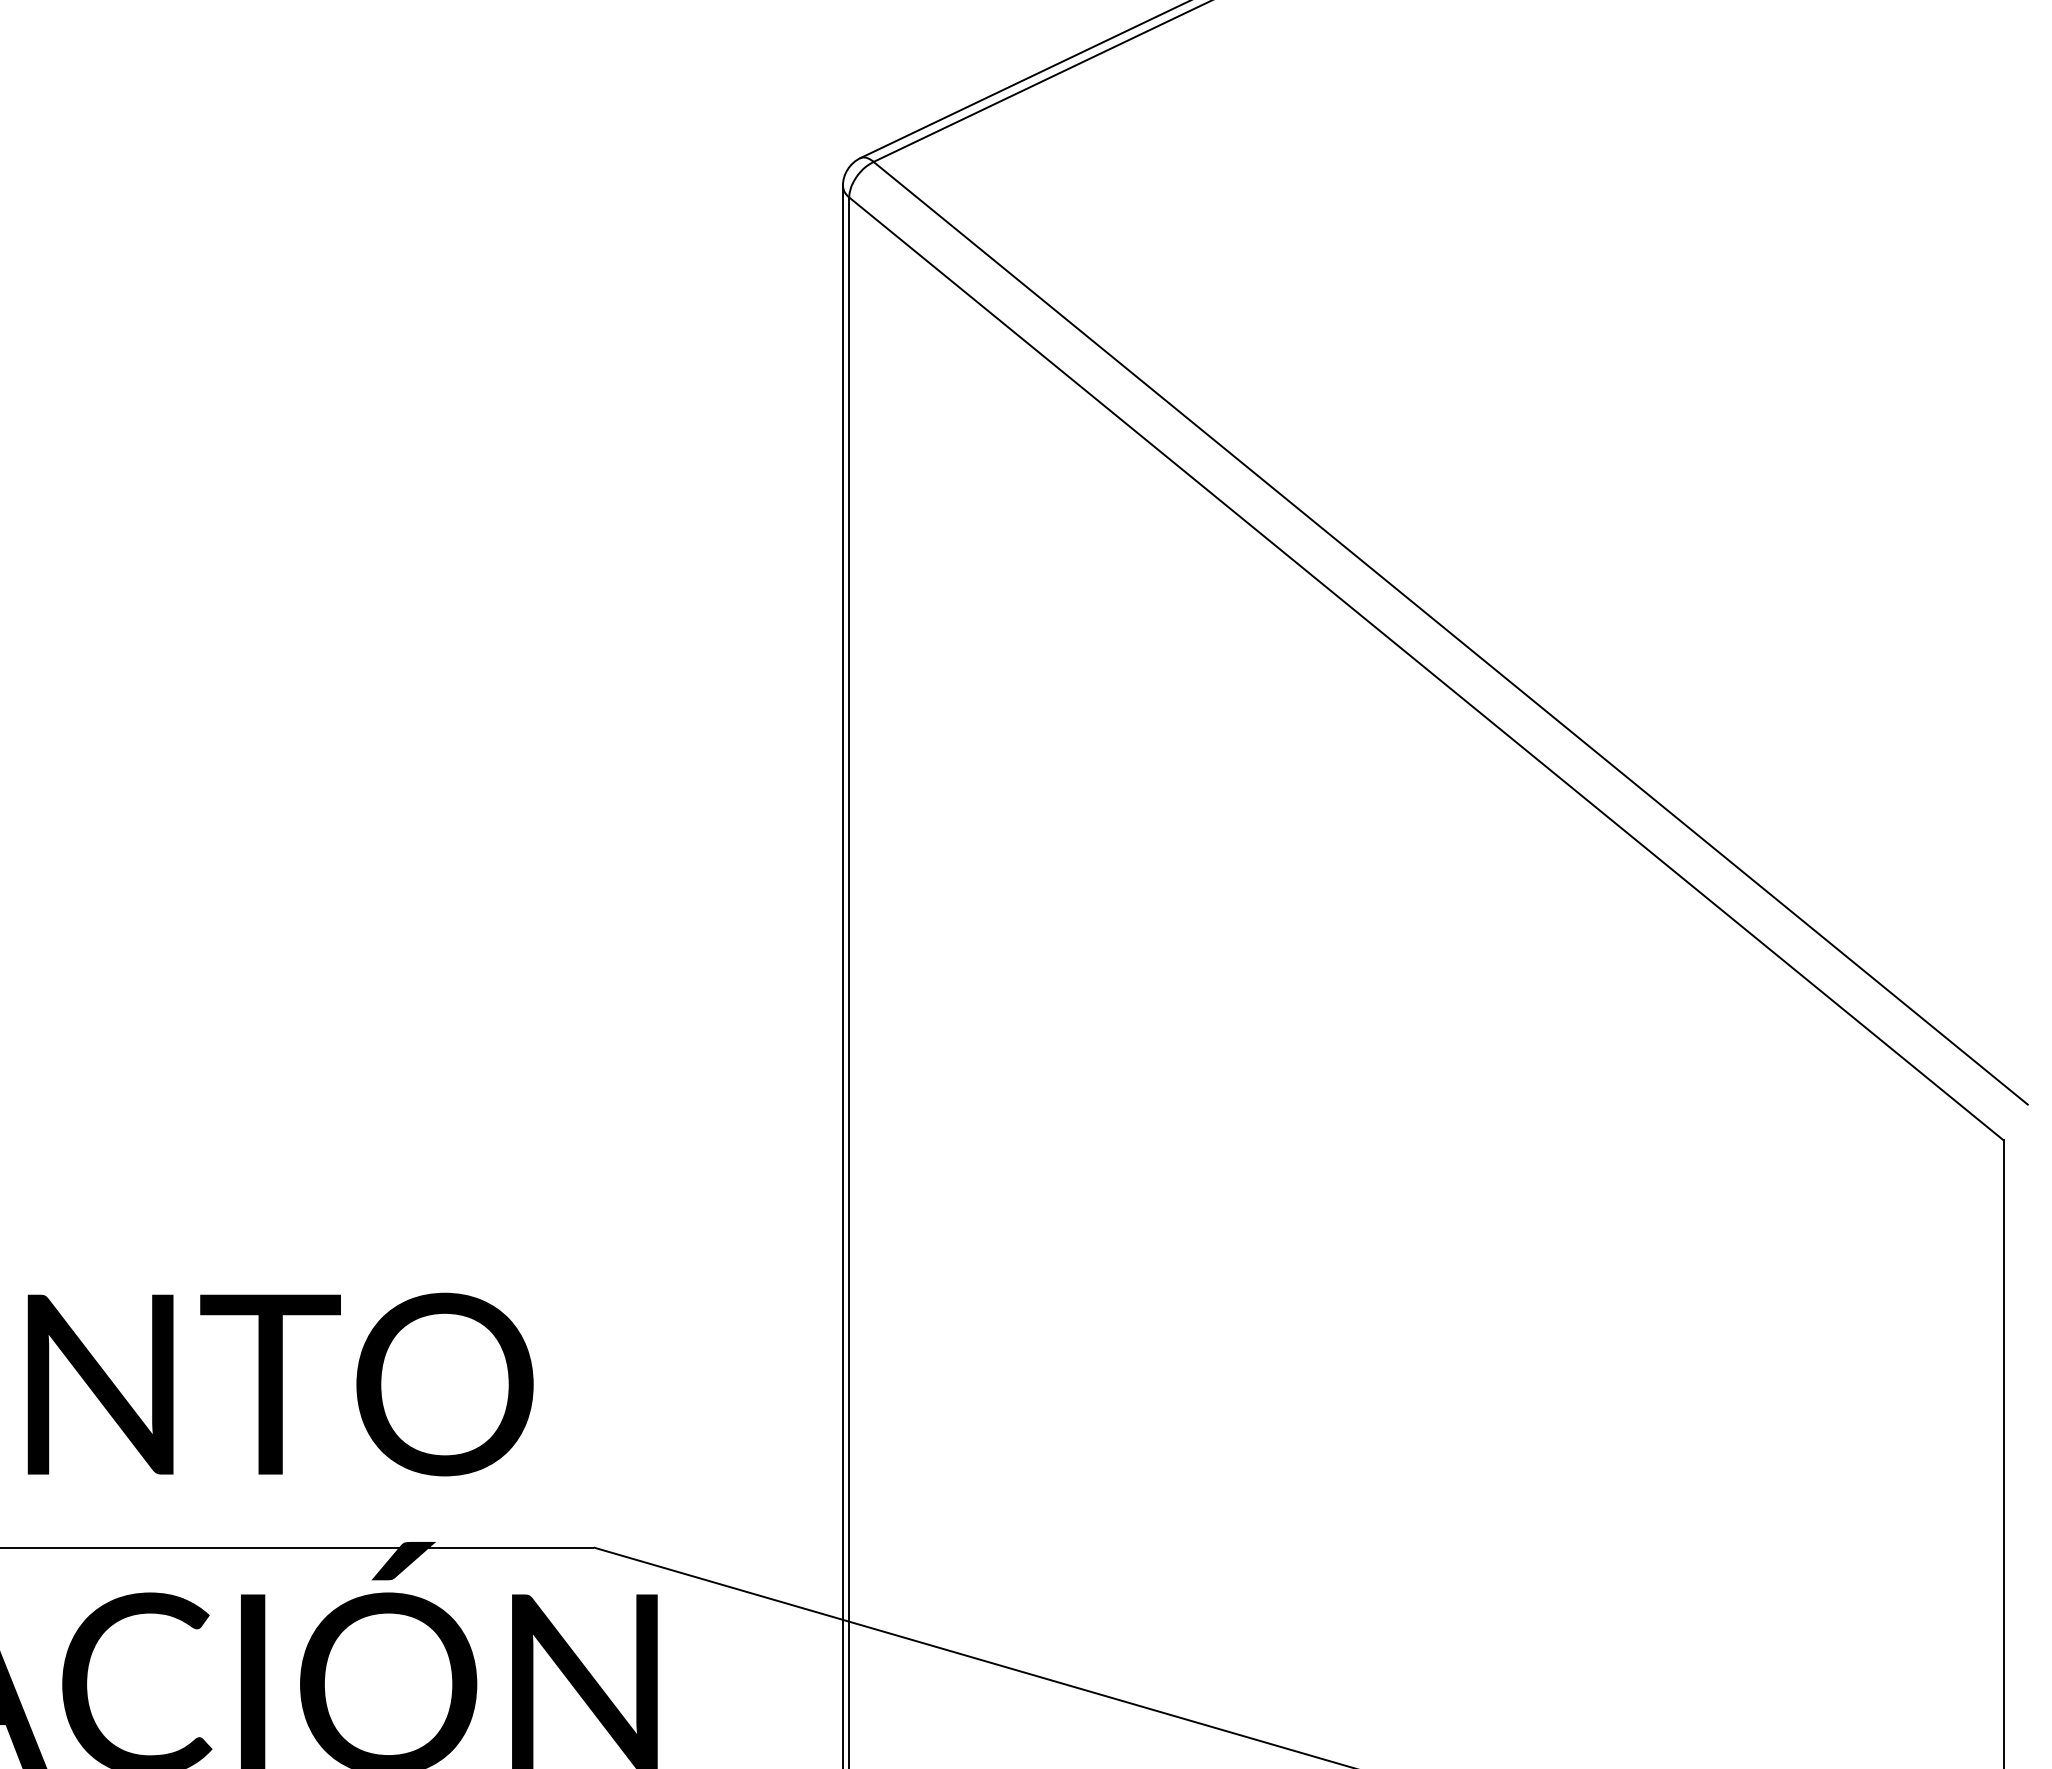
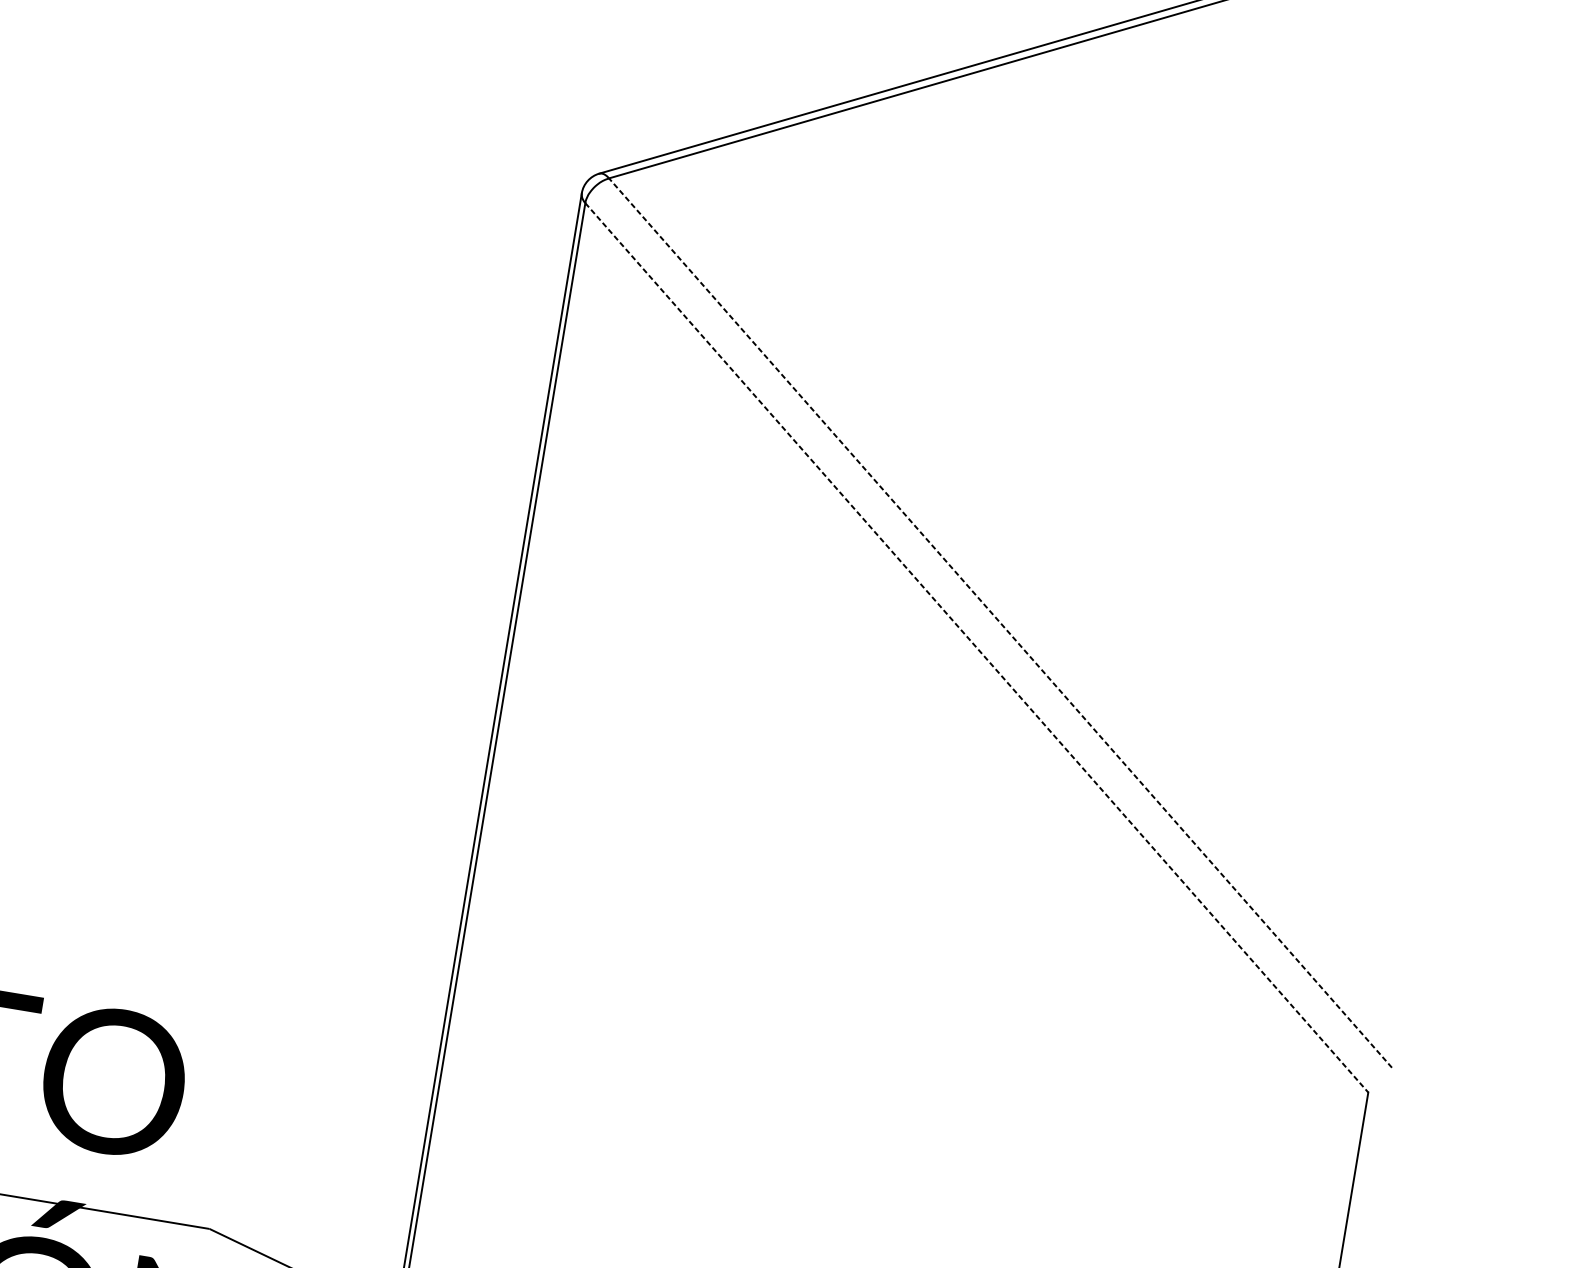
line: (1450, 632) -> (1000, 622), solid -> dashed
line: (1426, 669) -> (976, 648), solid -> dashed

